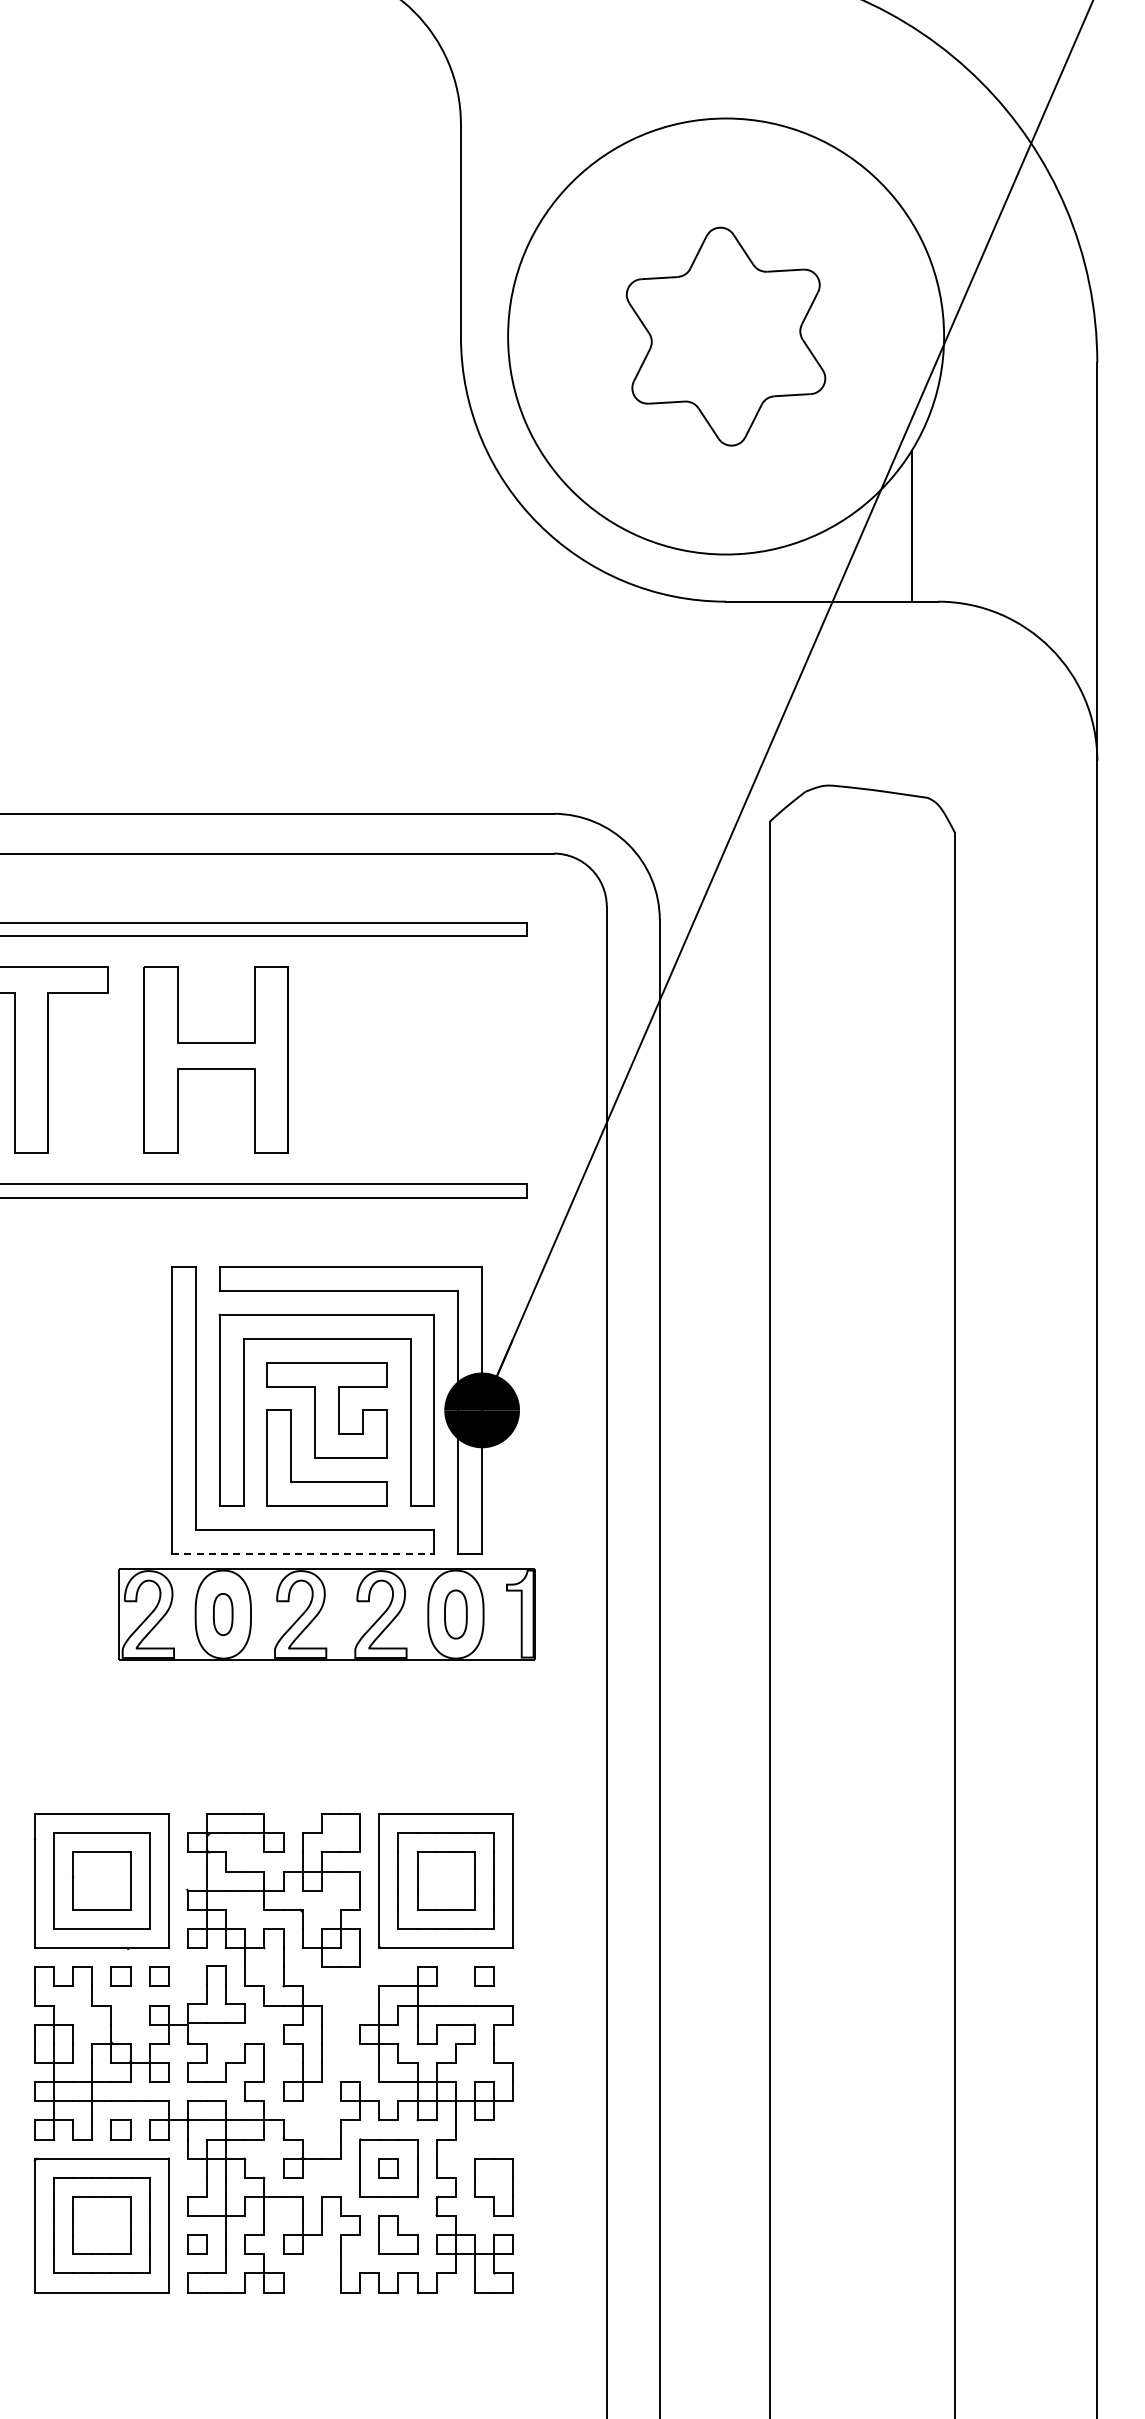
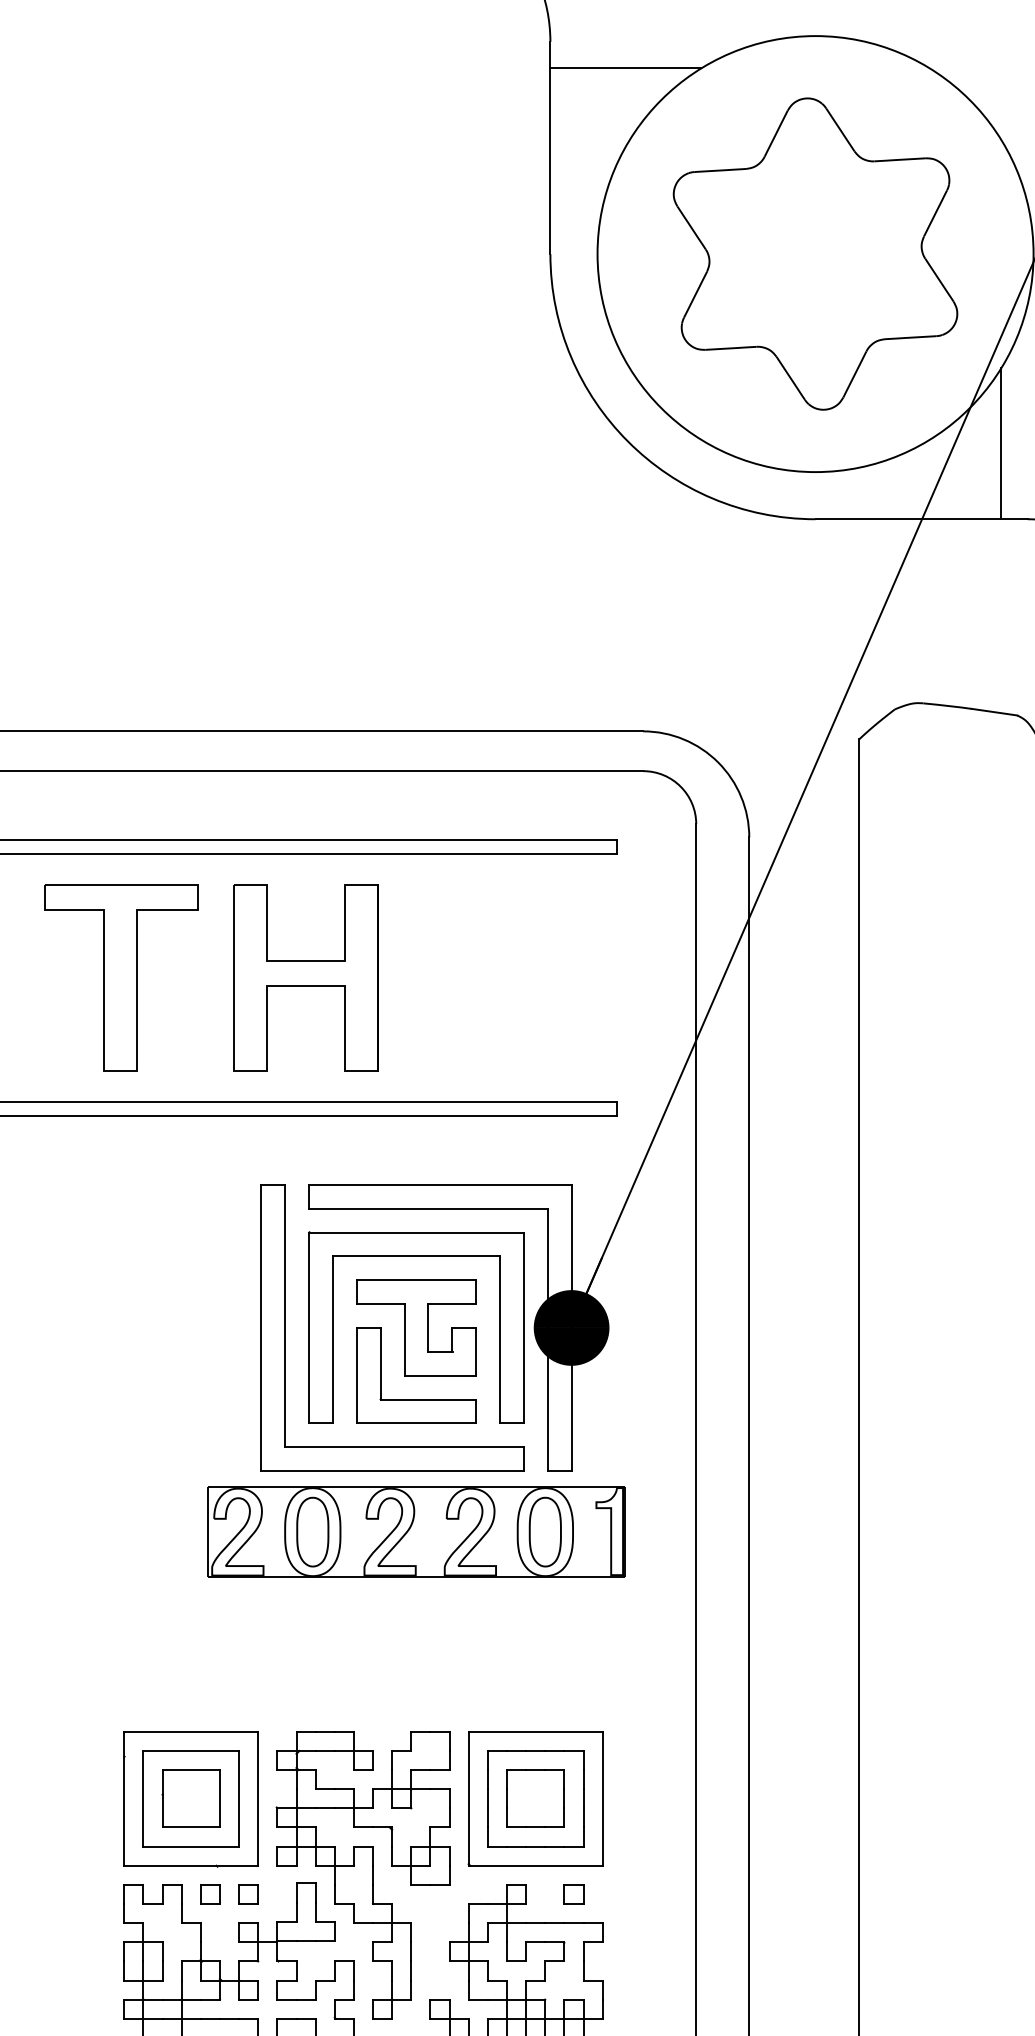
line: (535, 150) -> (624, 68), added
part: (725, 336) -> (814, 254), size x1.43
line: (303, 1553) -> (392, 1471), dashed -> solid
part: (222, 1614) -> (311, 1532), size x1.67
part: (455, 1614) -> (544, 1532), size x1.43

